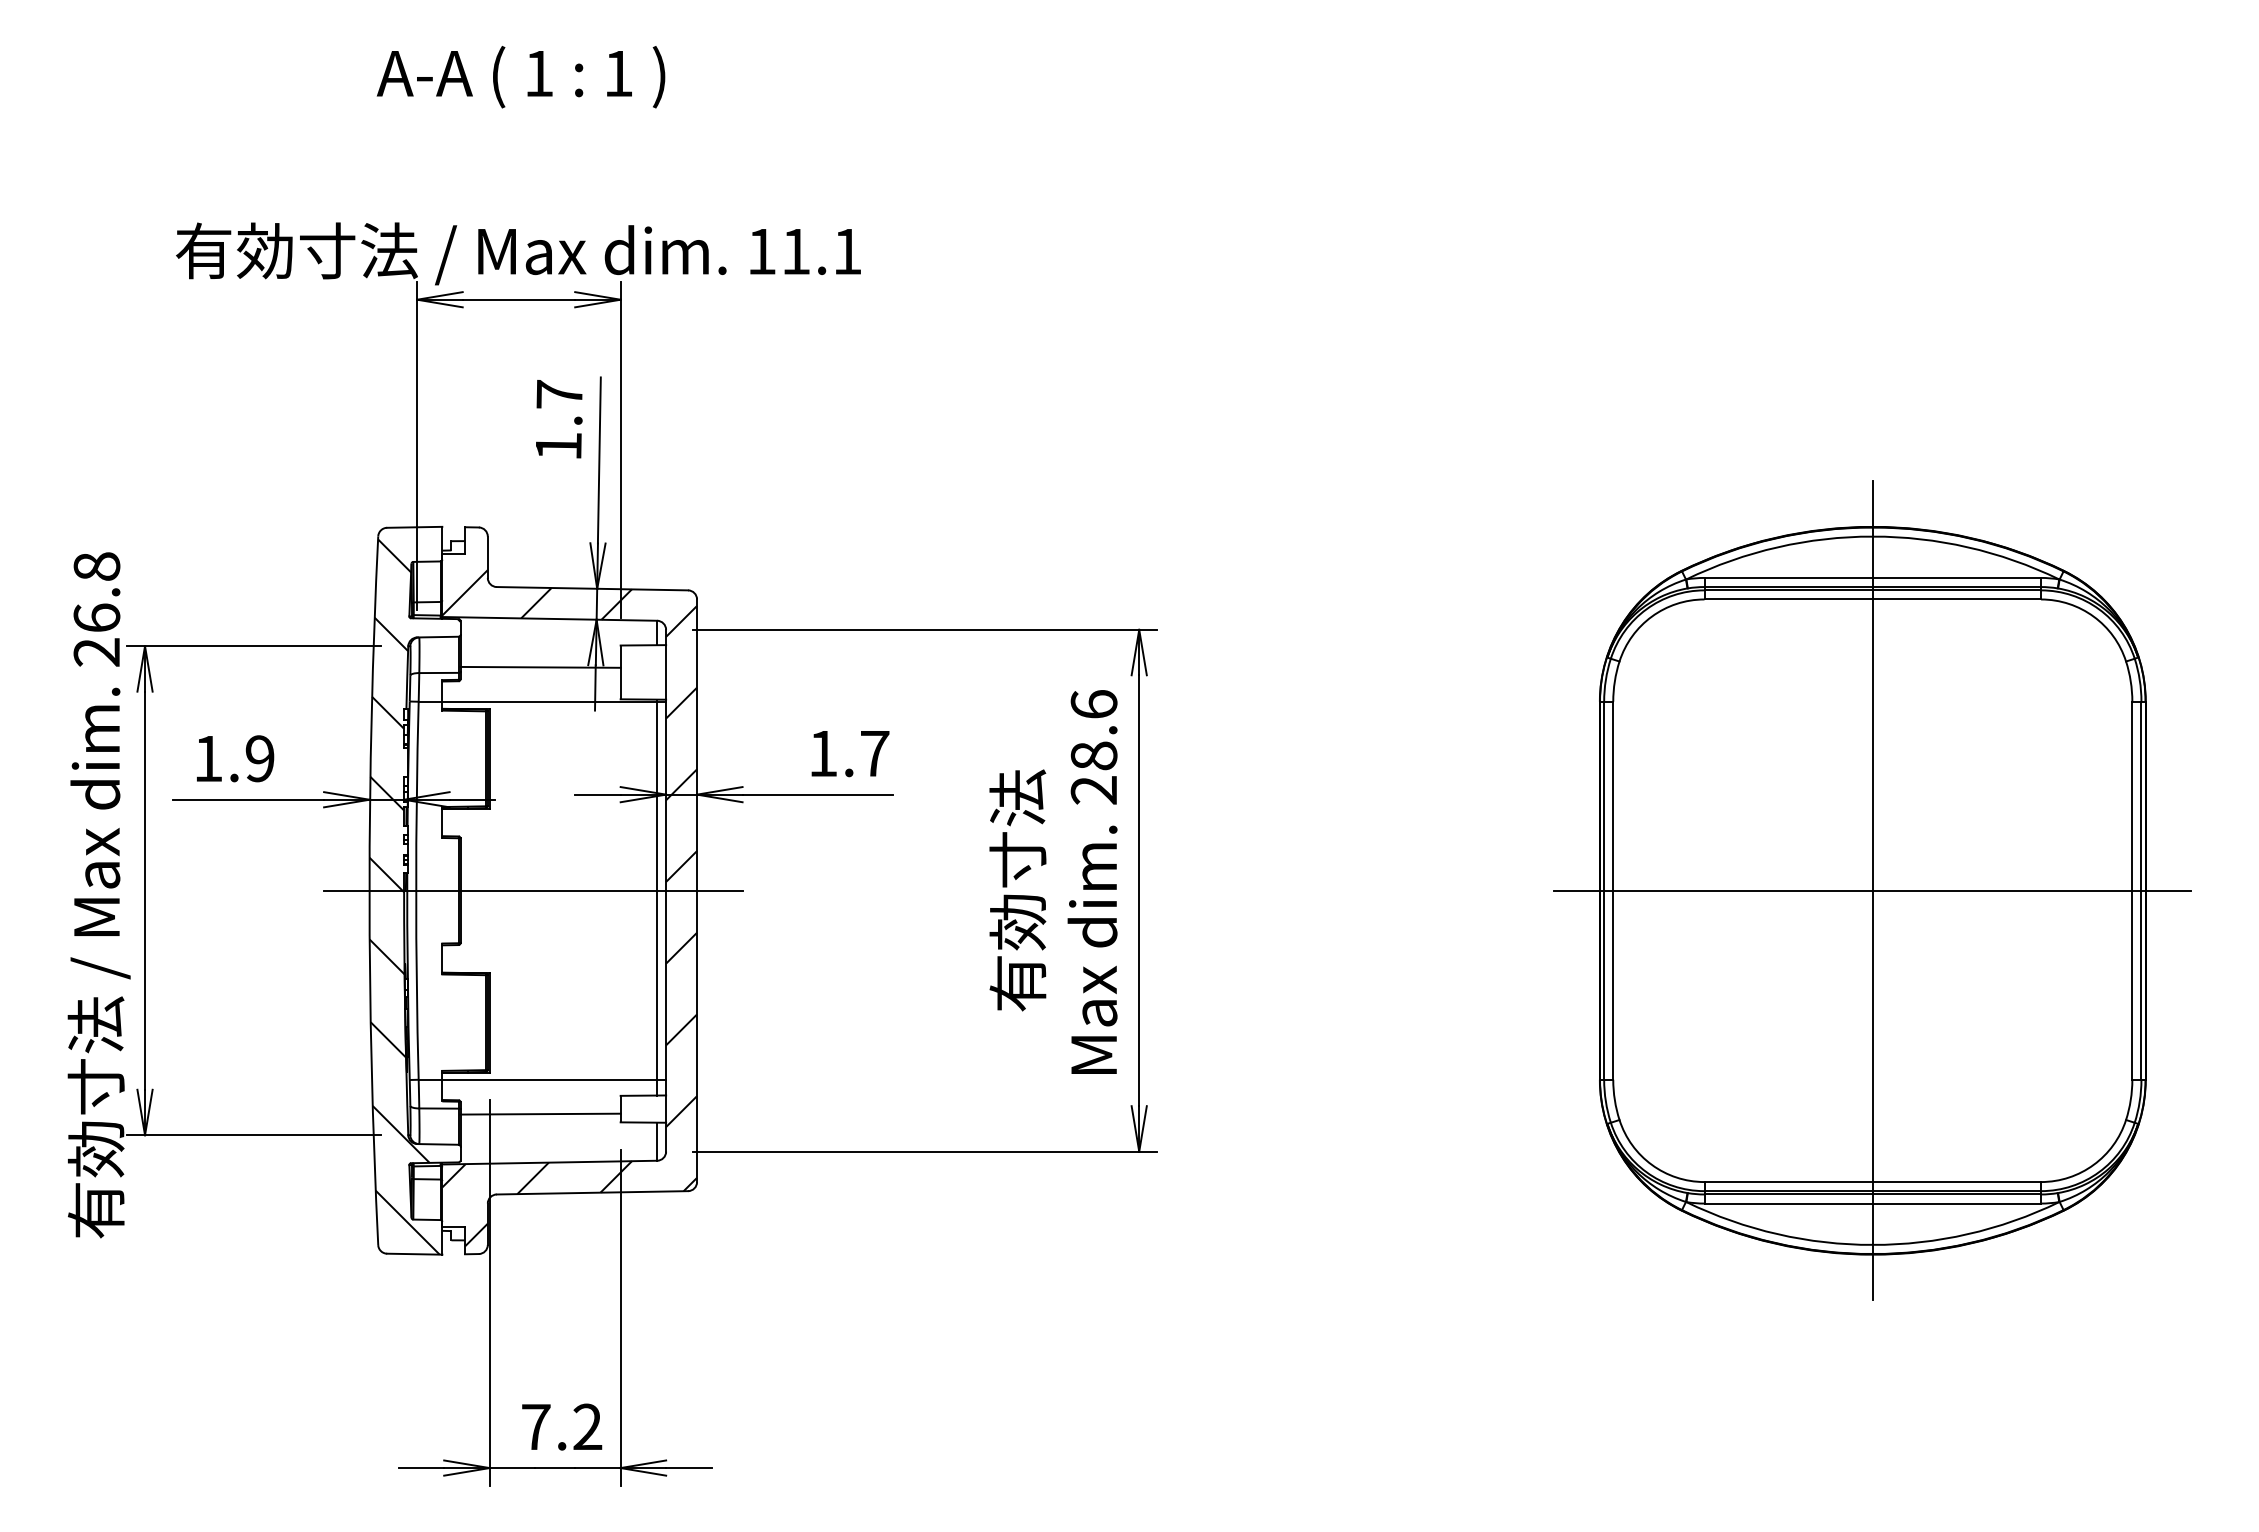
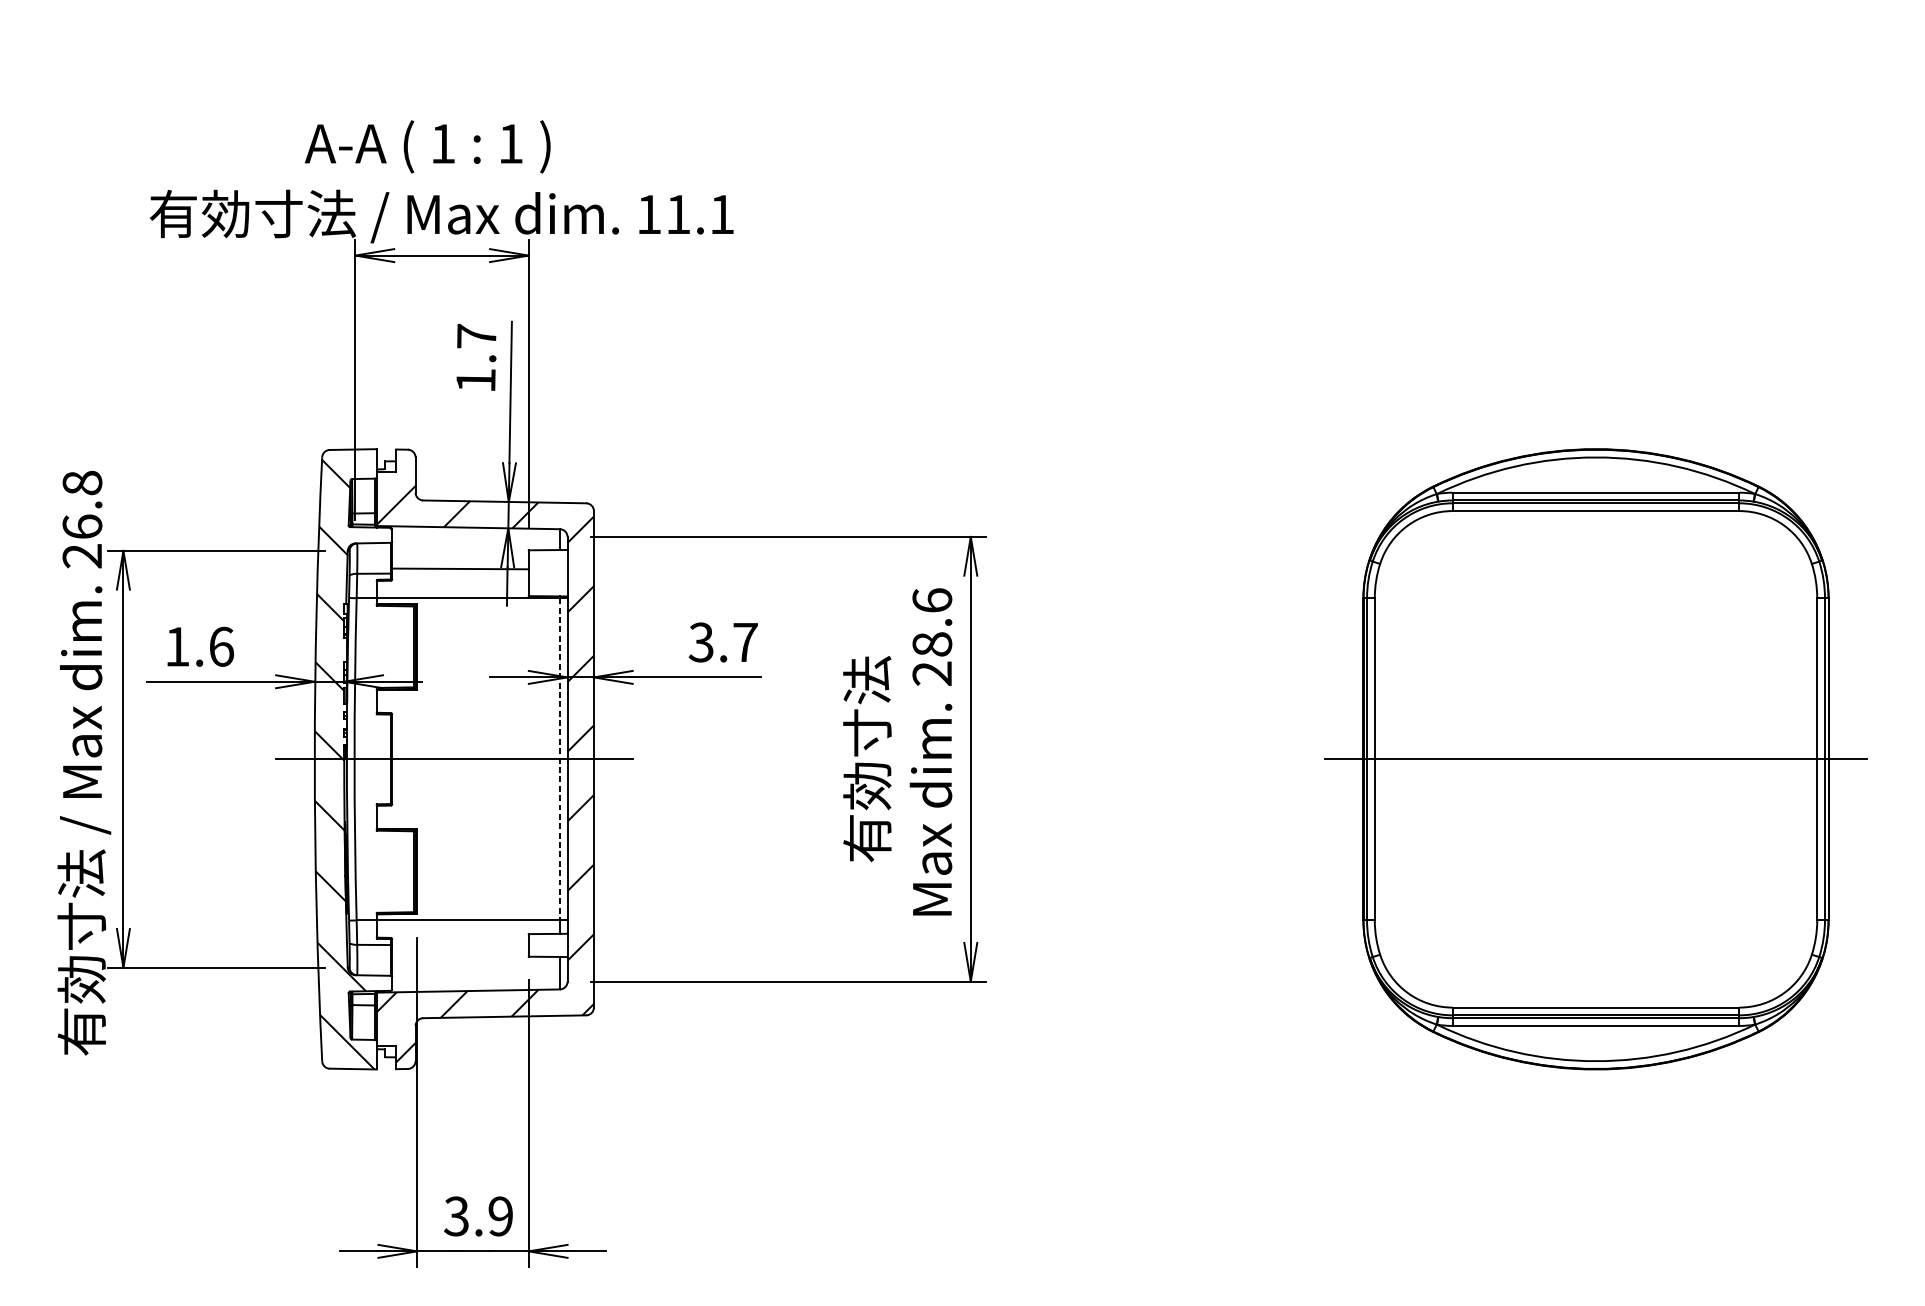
text: (520, 77) -> (427, 147), moved
text: (822, 753) -> (700, 642), 1.7 -> 3.7
text: (259, 758) -> (220, 646), 1.9 -> 1.6
line: (1872, 890) -> (1595, 759), removed
line: (657, 891) -> (560, 759), solid -> dashed
line: (540, 1113) -> (460, 949), removed
text: (561, 1426) -> (478, 1215), 7.2 -> 3.9

